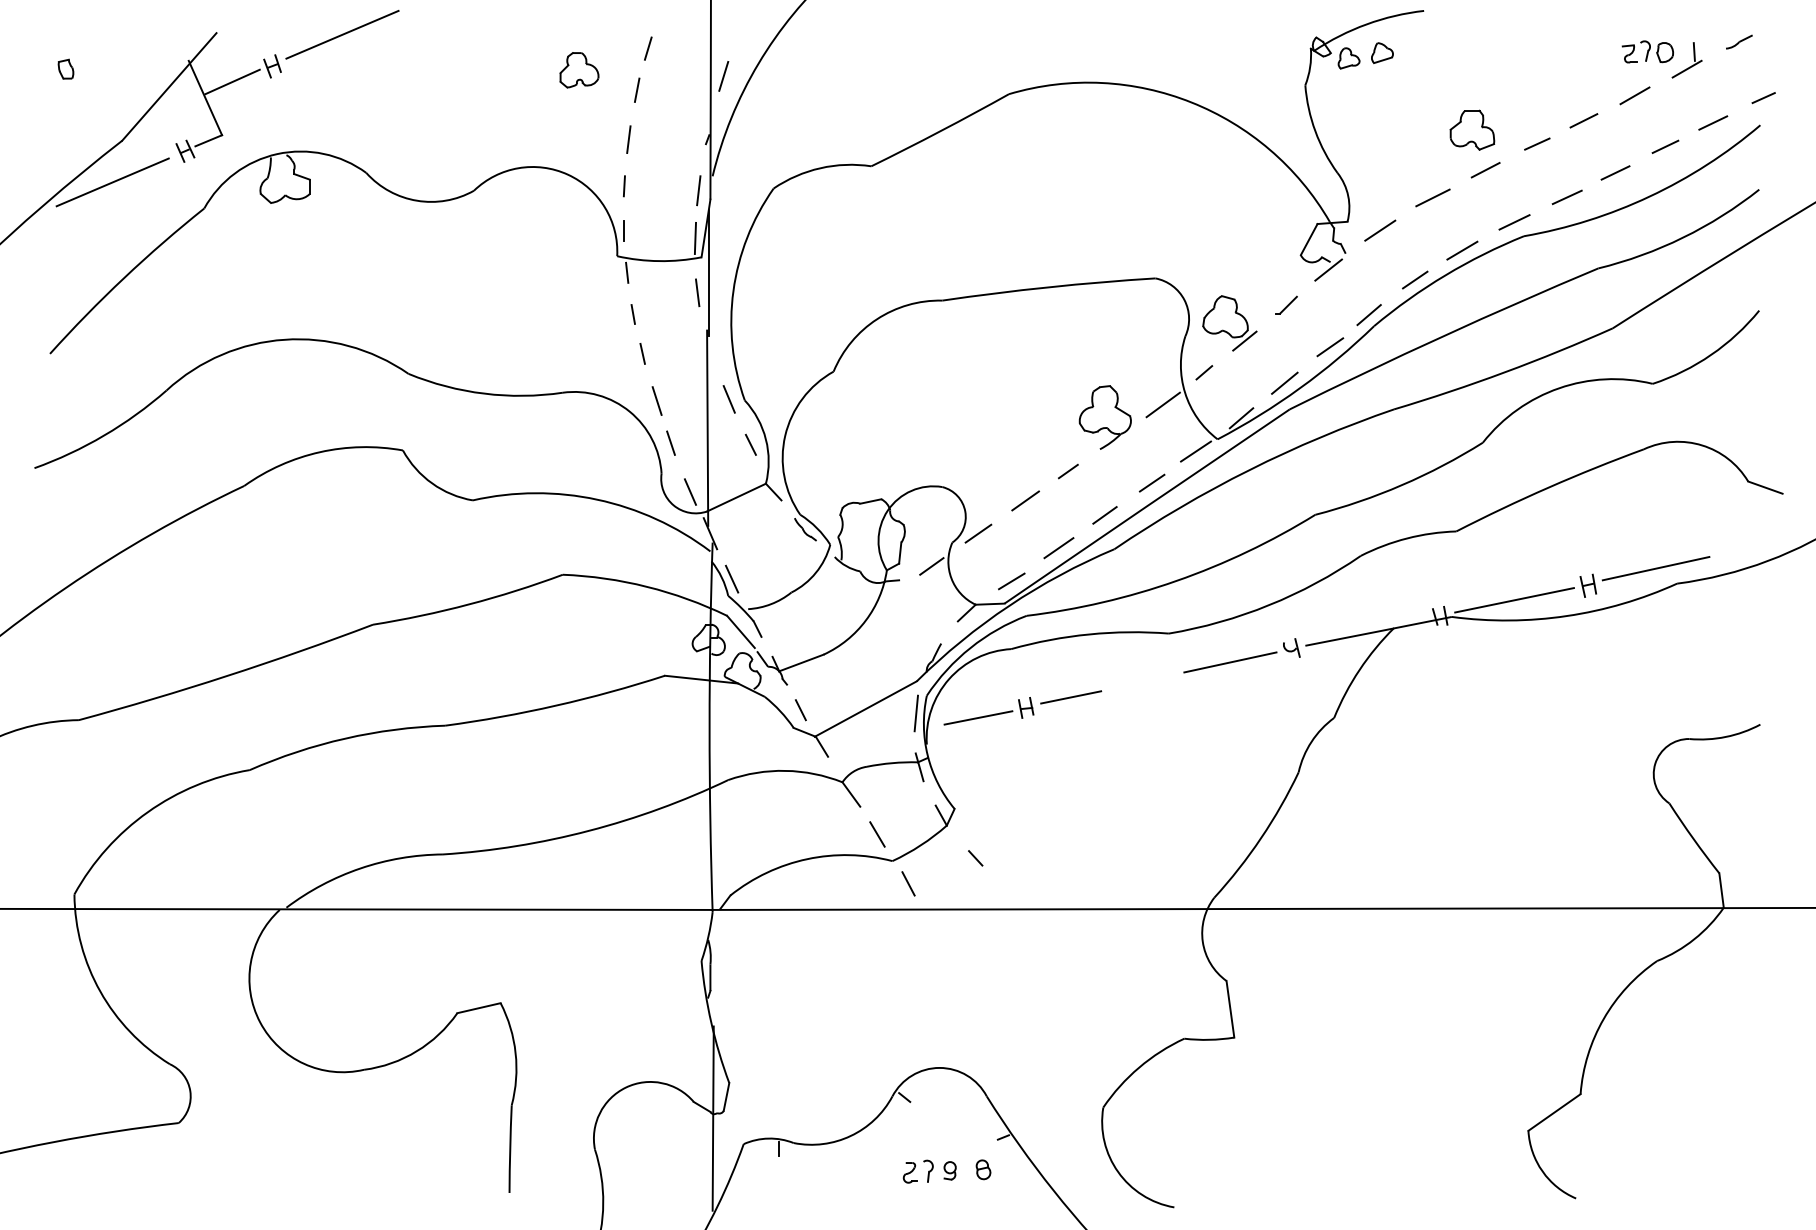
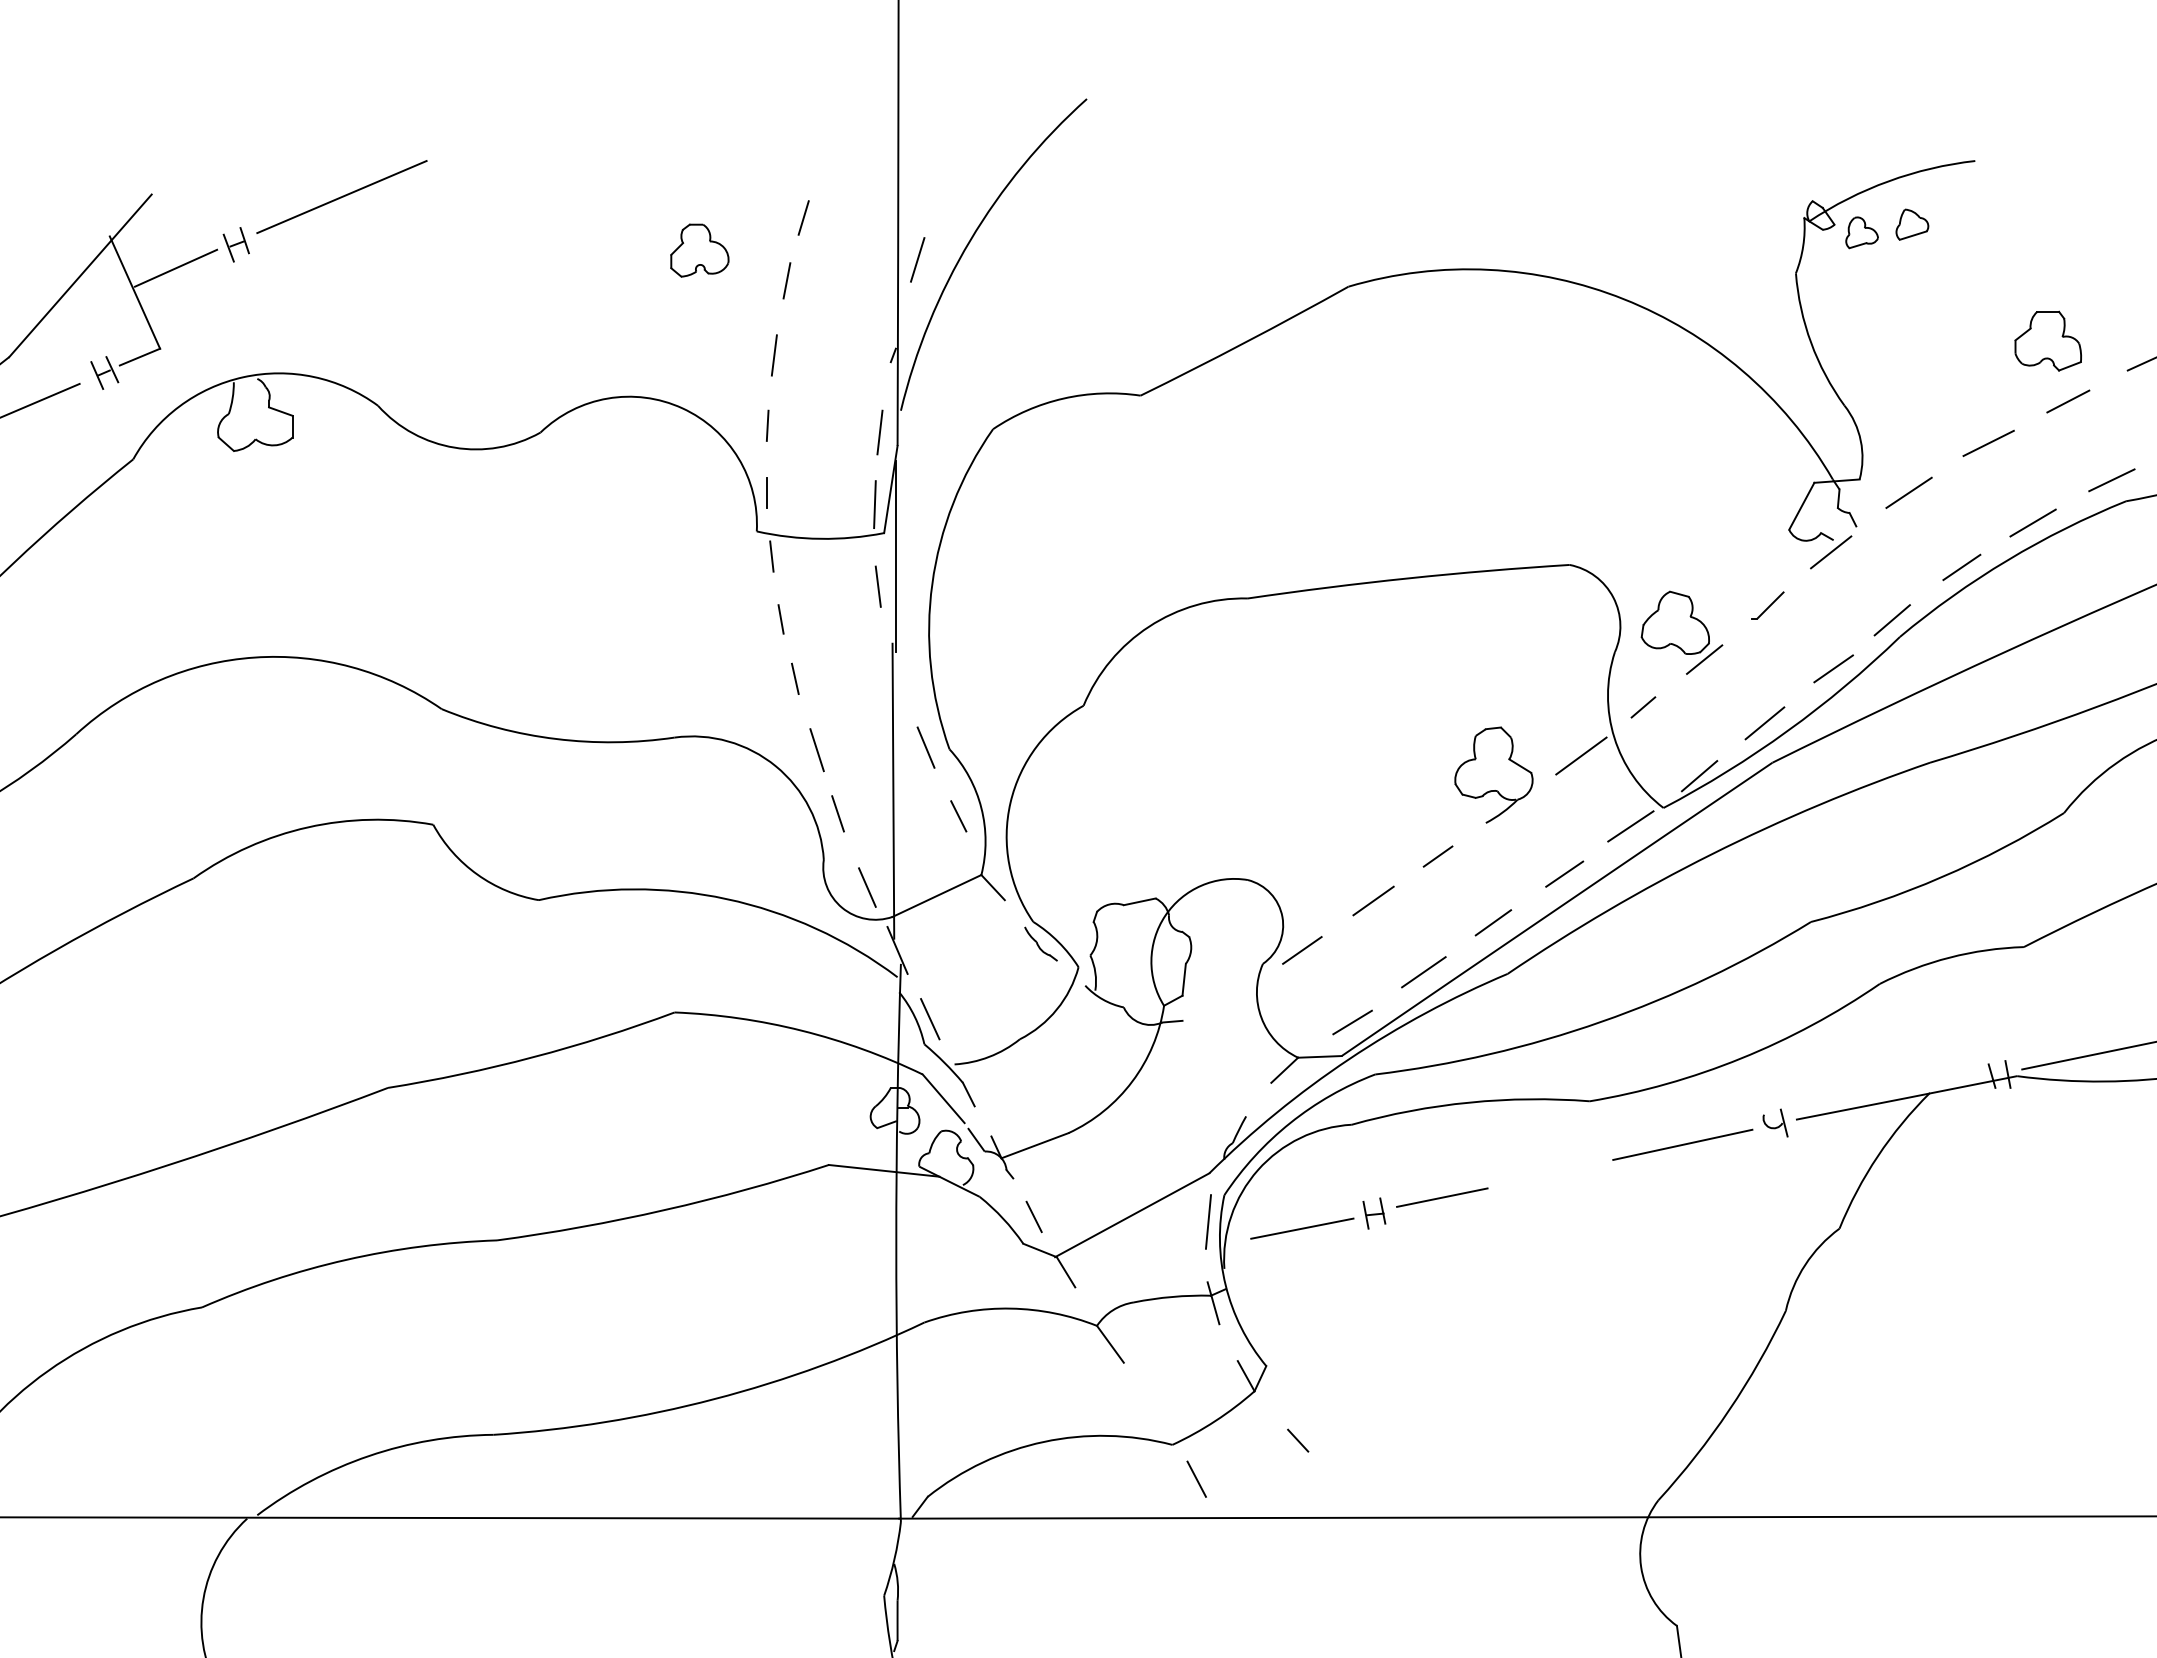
line: (931, 566) -> (1231, 999), removed
line: (877, 834) -> (1149, 1404), removed

